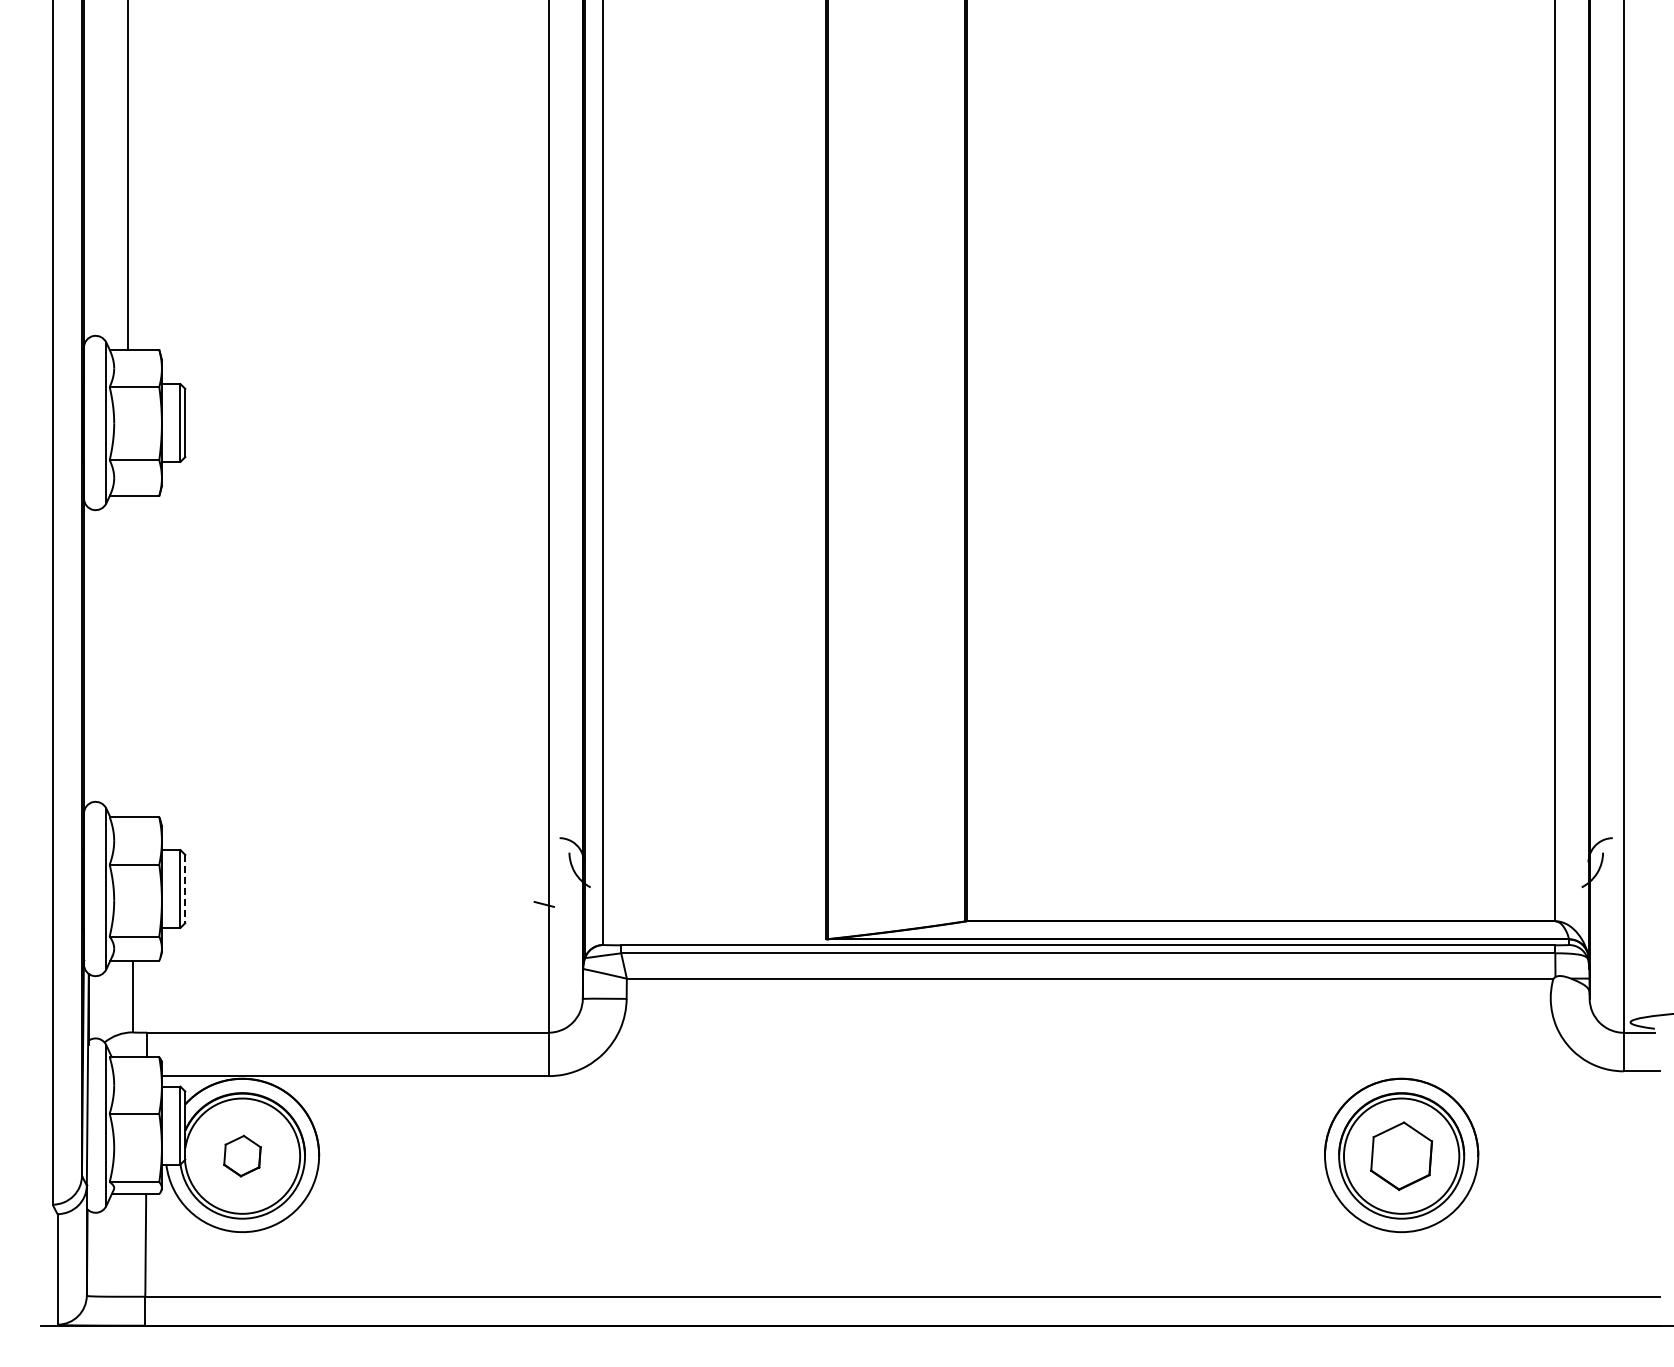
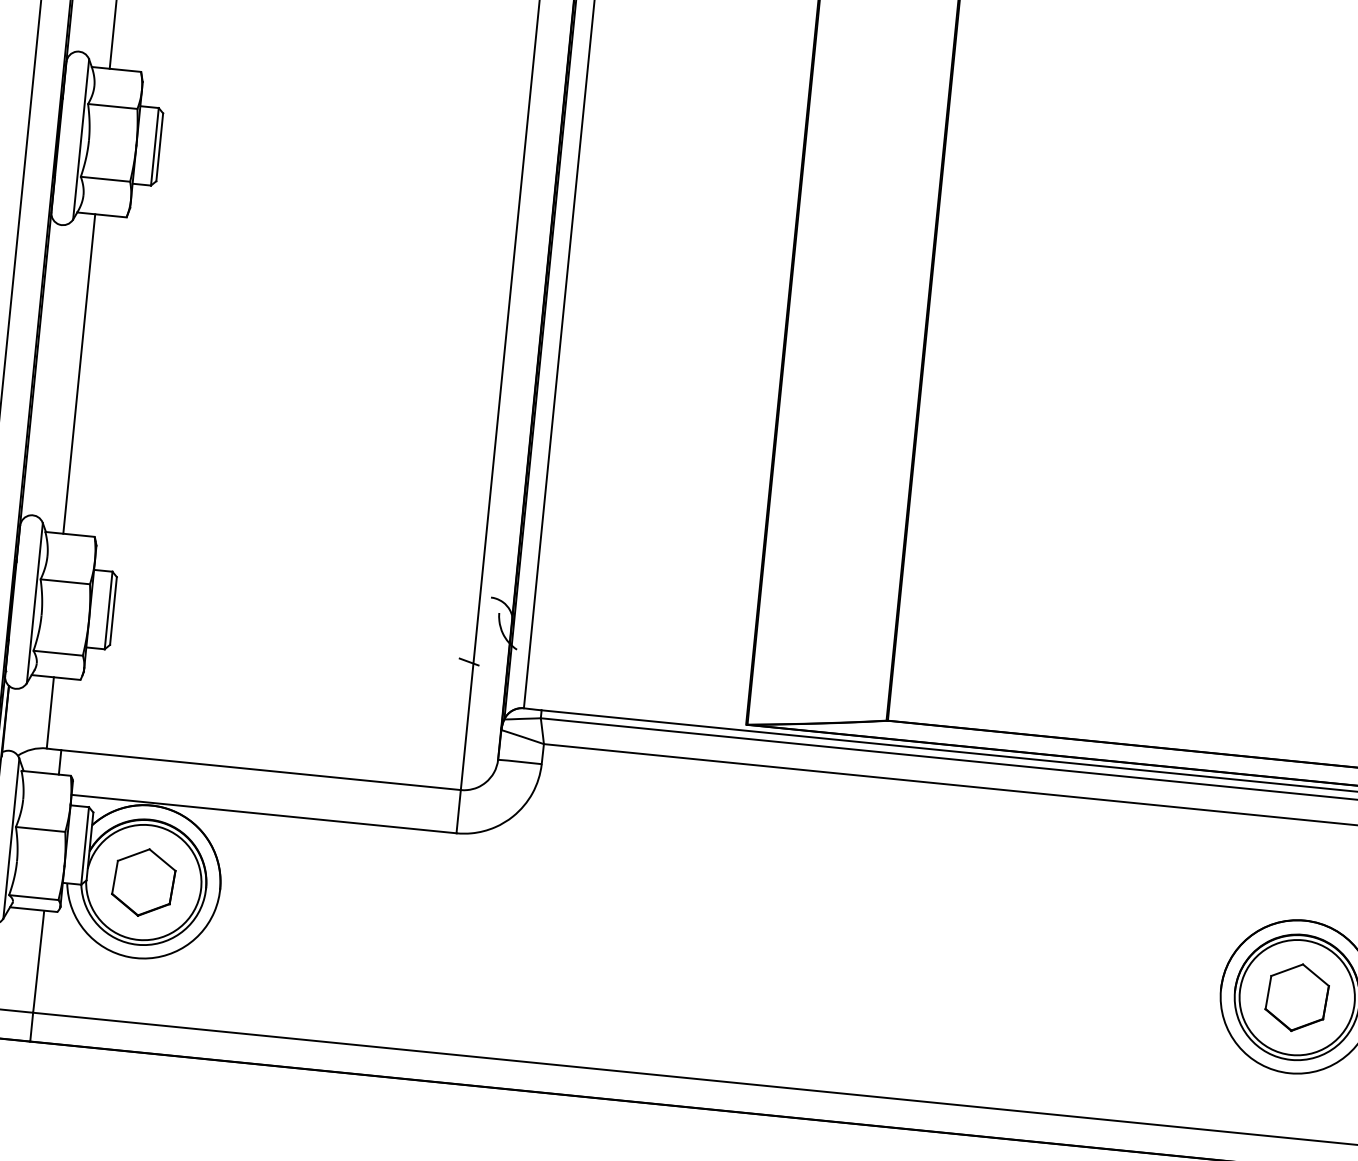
line: (127, 656) -> (79, 373), added
line: (185, 889) -> (113, 611), dashed -> solid
part: (242, 1155) -> (143, 881), size x1.67

